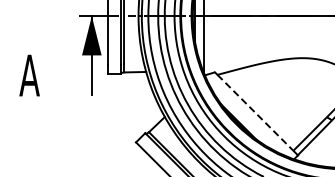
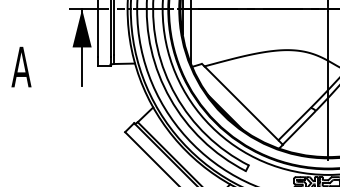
line: (255, 112) -> (241, 103), dashed -> solid

